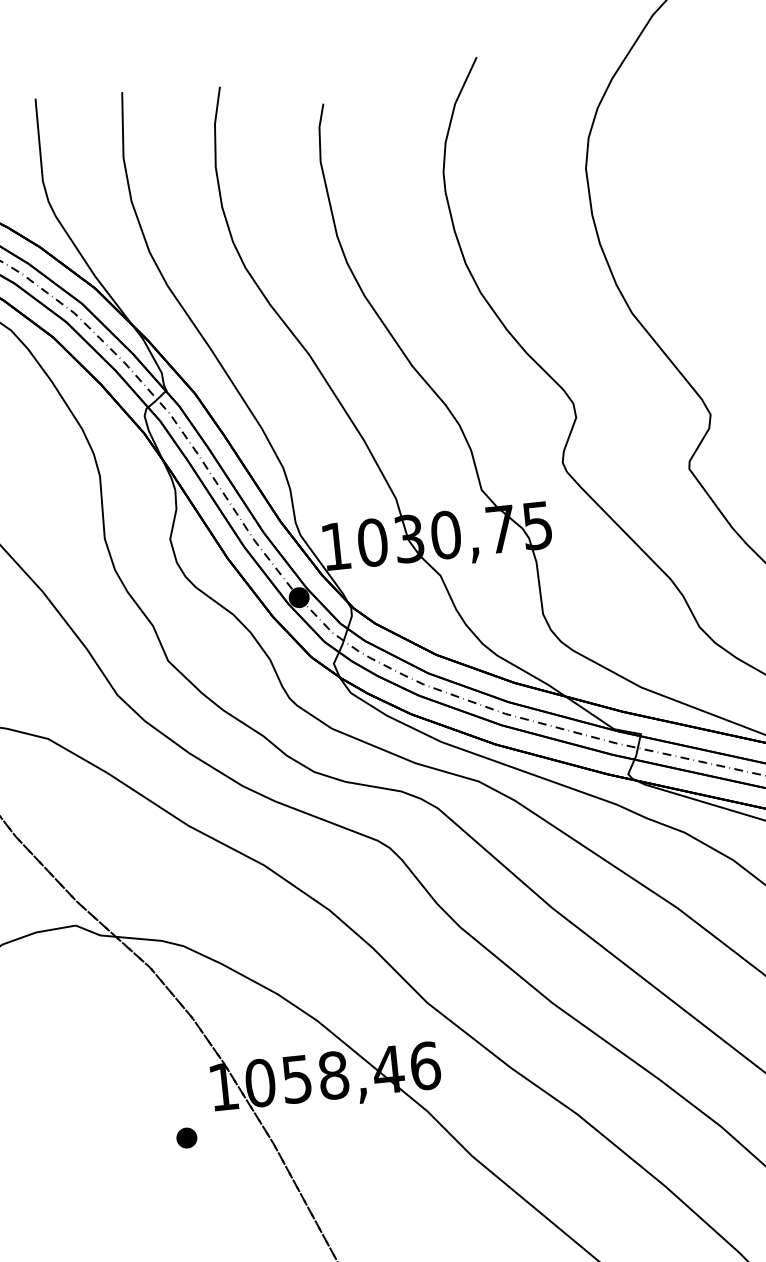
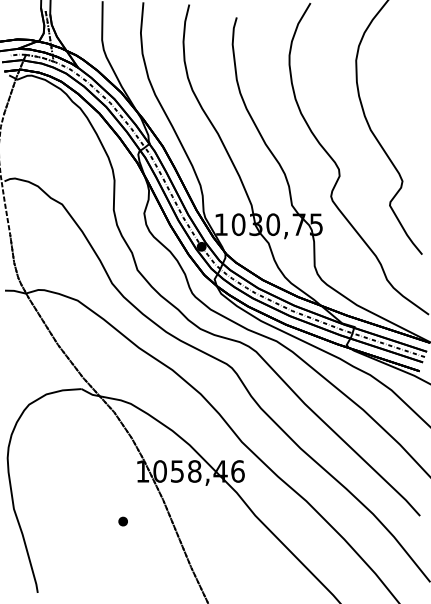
part: (185, 1138) -> (122, 521), moved

